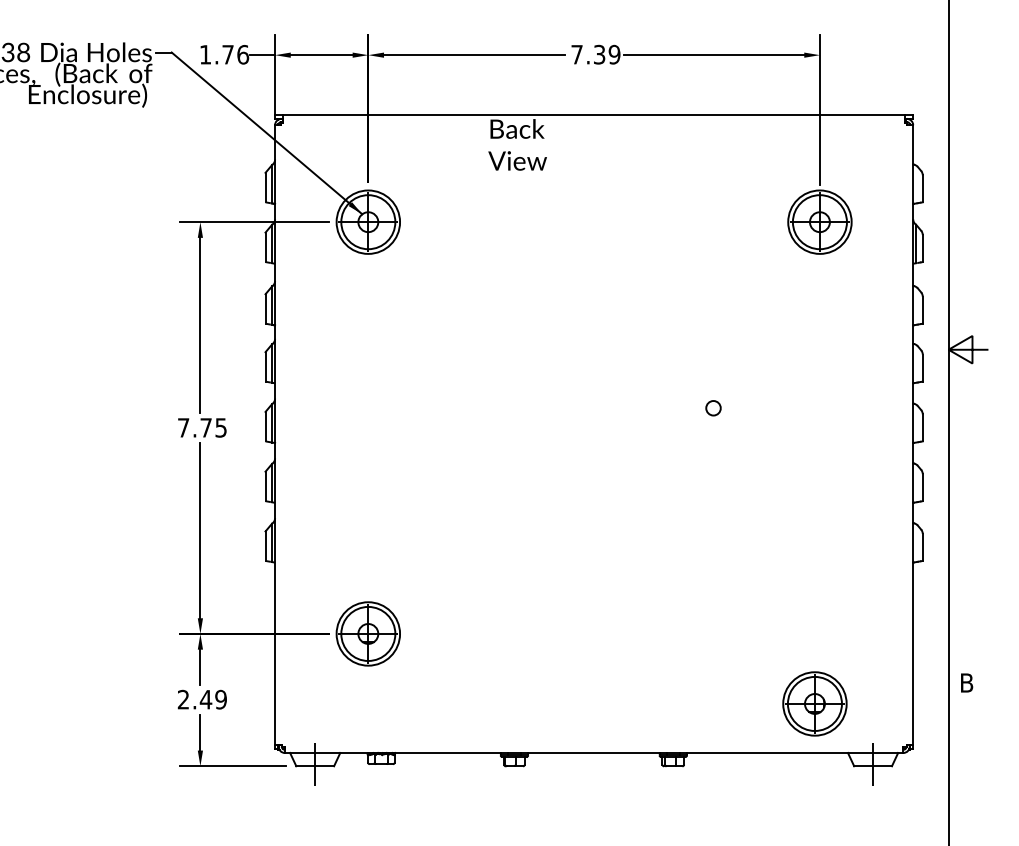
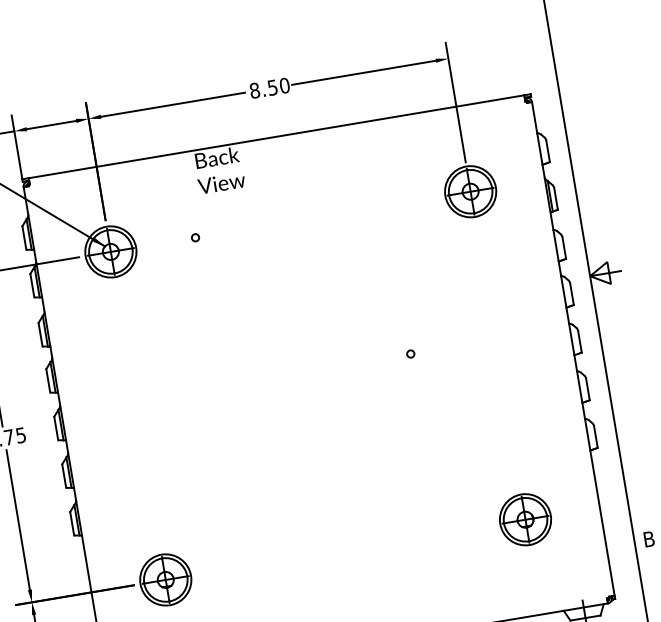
text: (595, 54) -> (269, 88), 7.39 -> 8.50
circle: (474, 221) -> (195, 237), added
circle: (713, 407) -> (410, 353), size x0.62
part: (814, 703) -> (525, 519), moved

